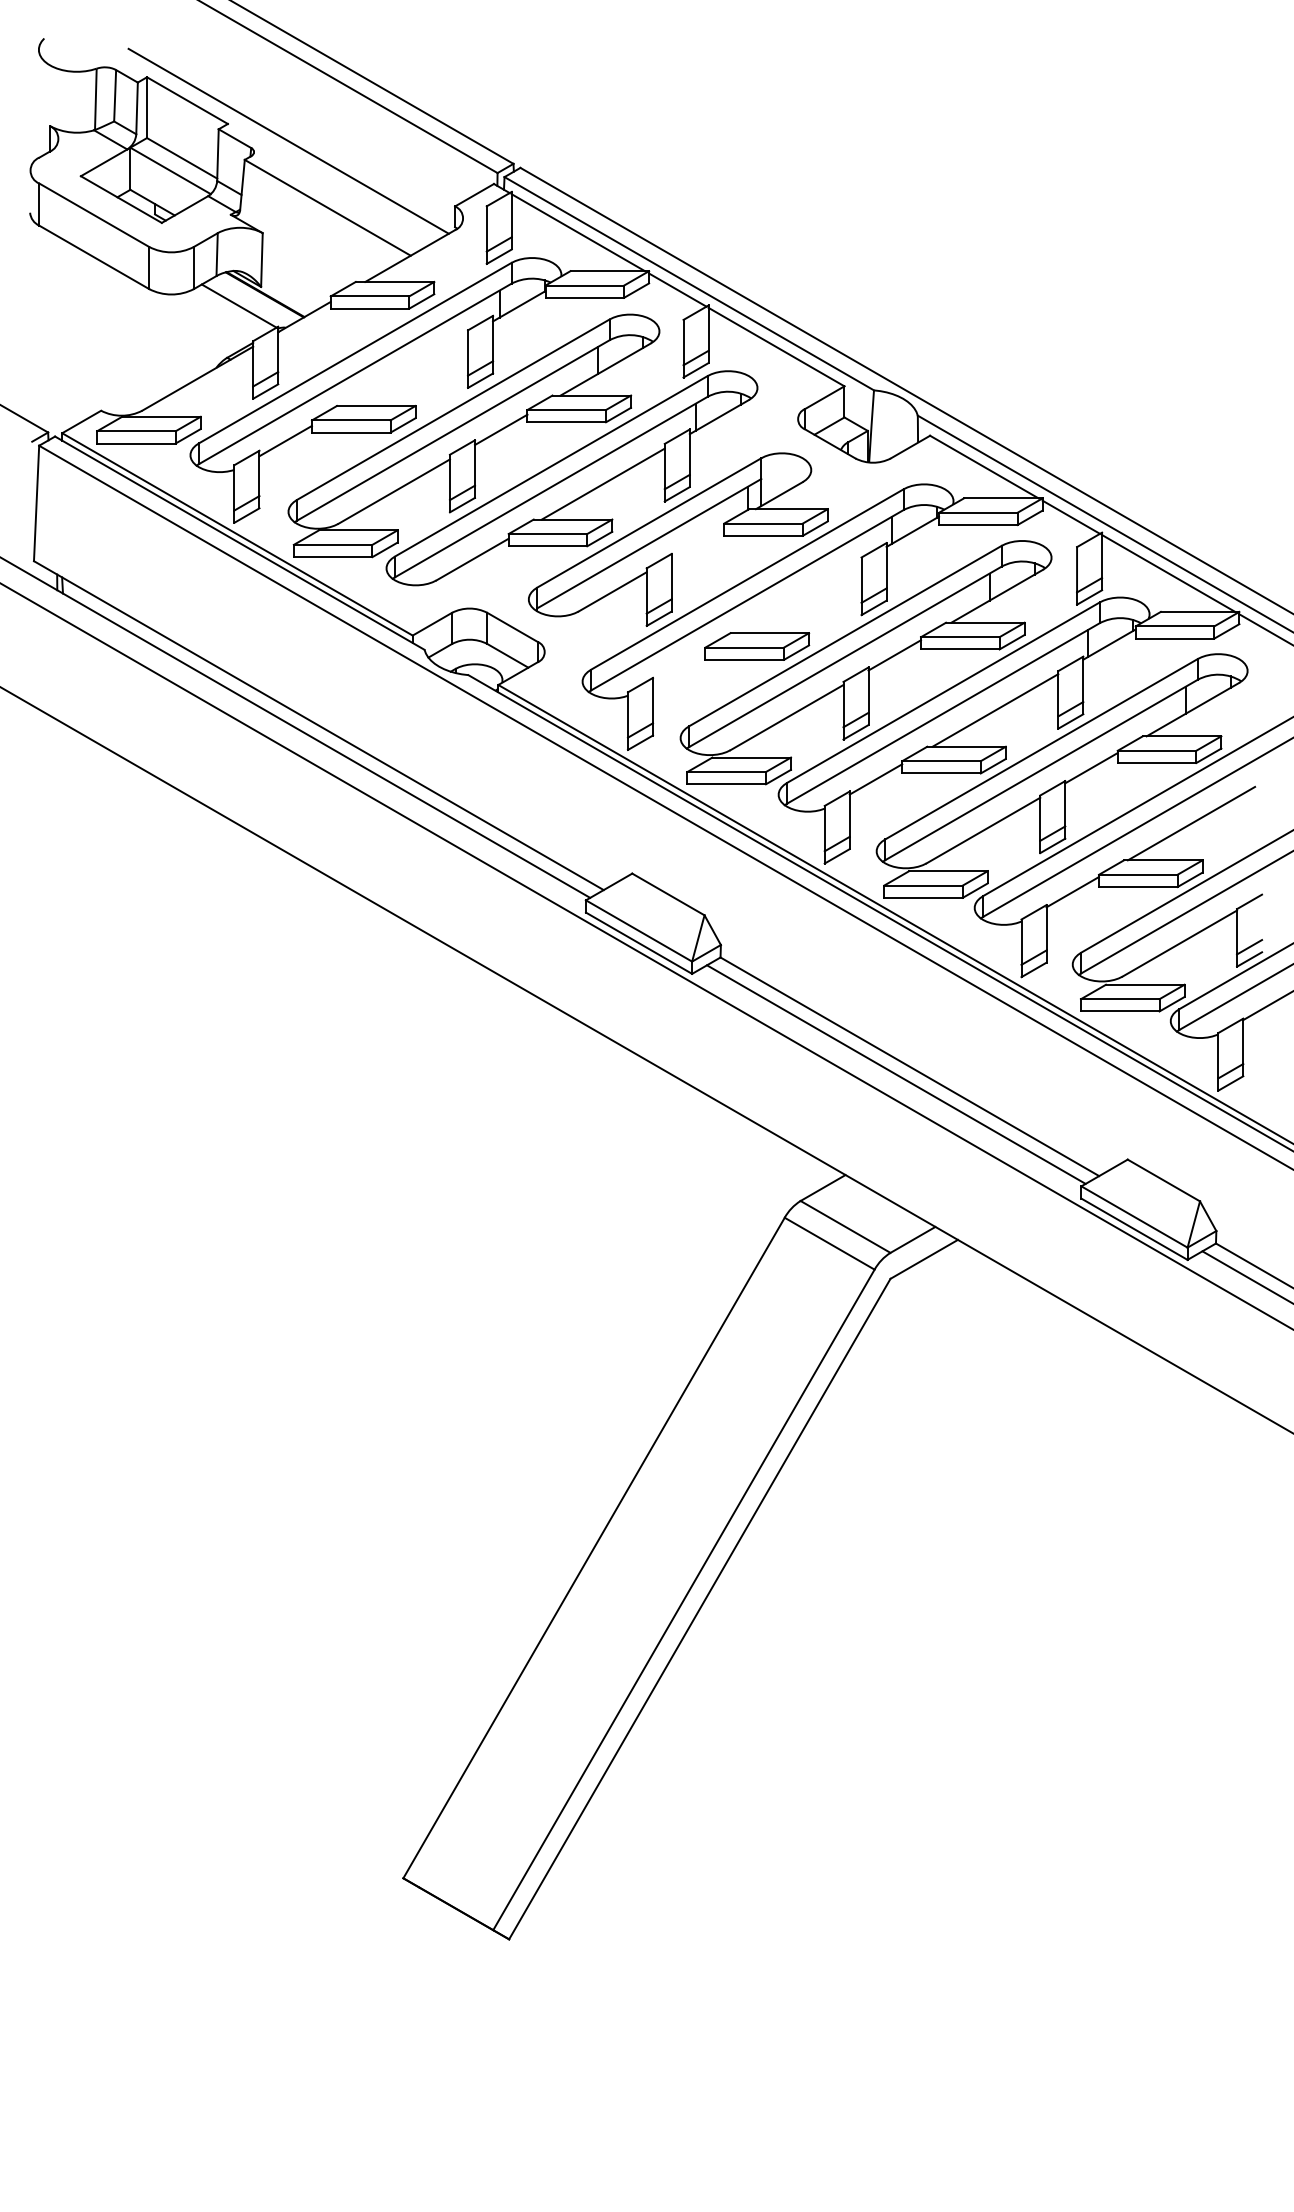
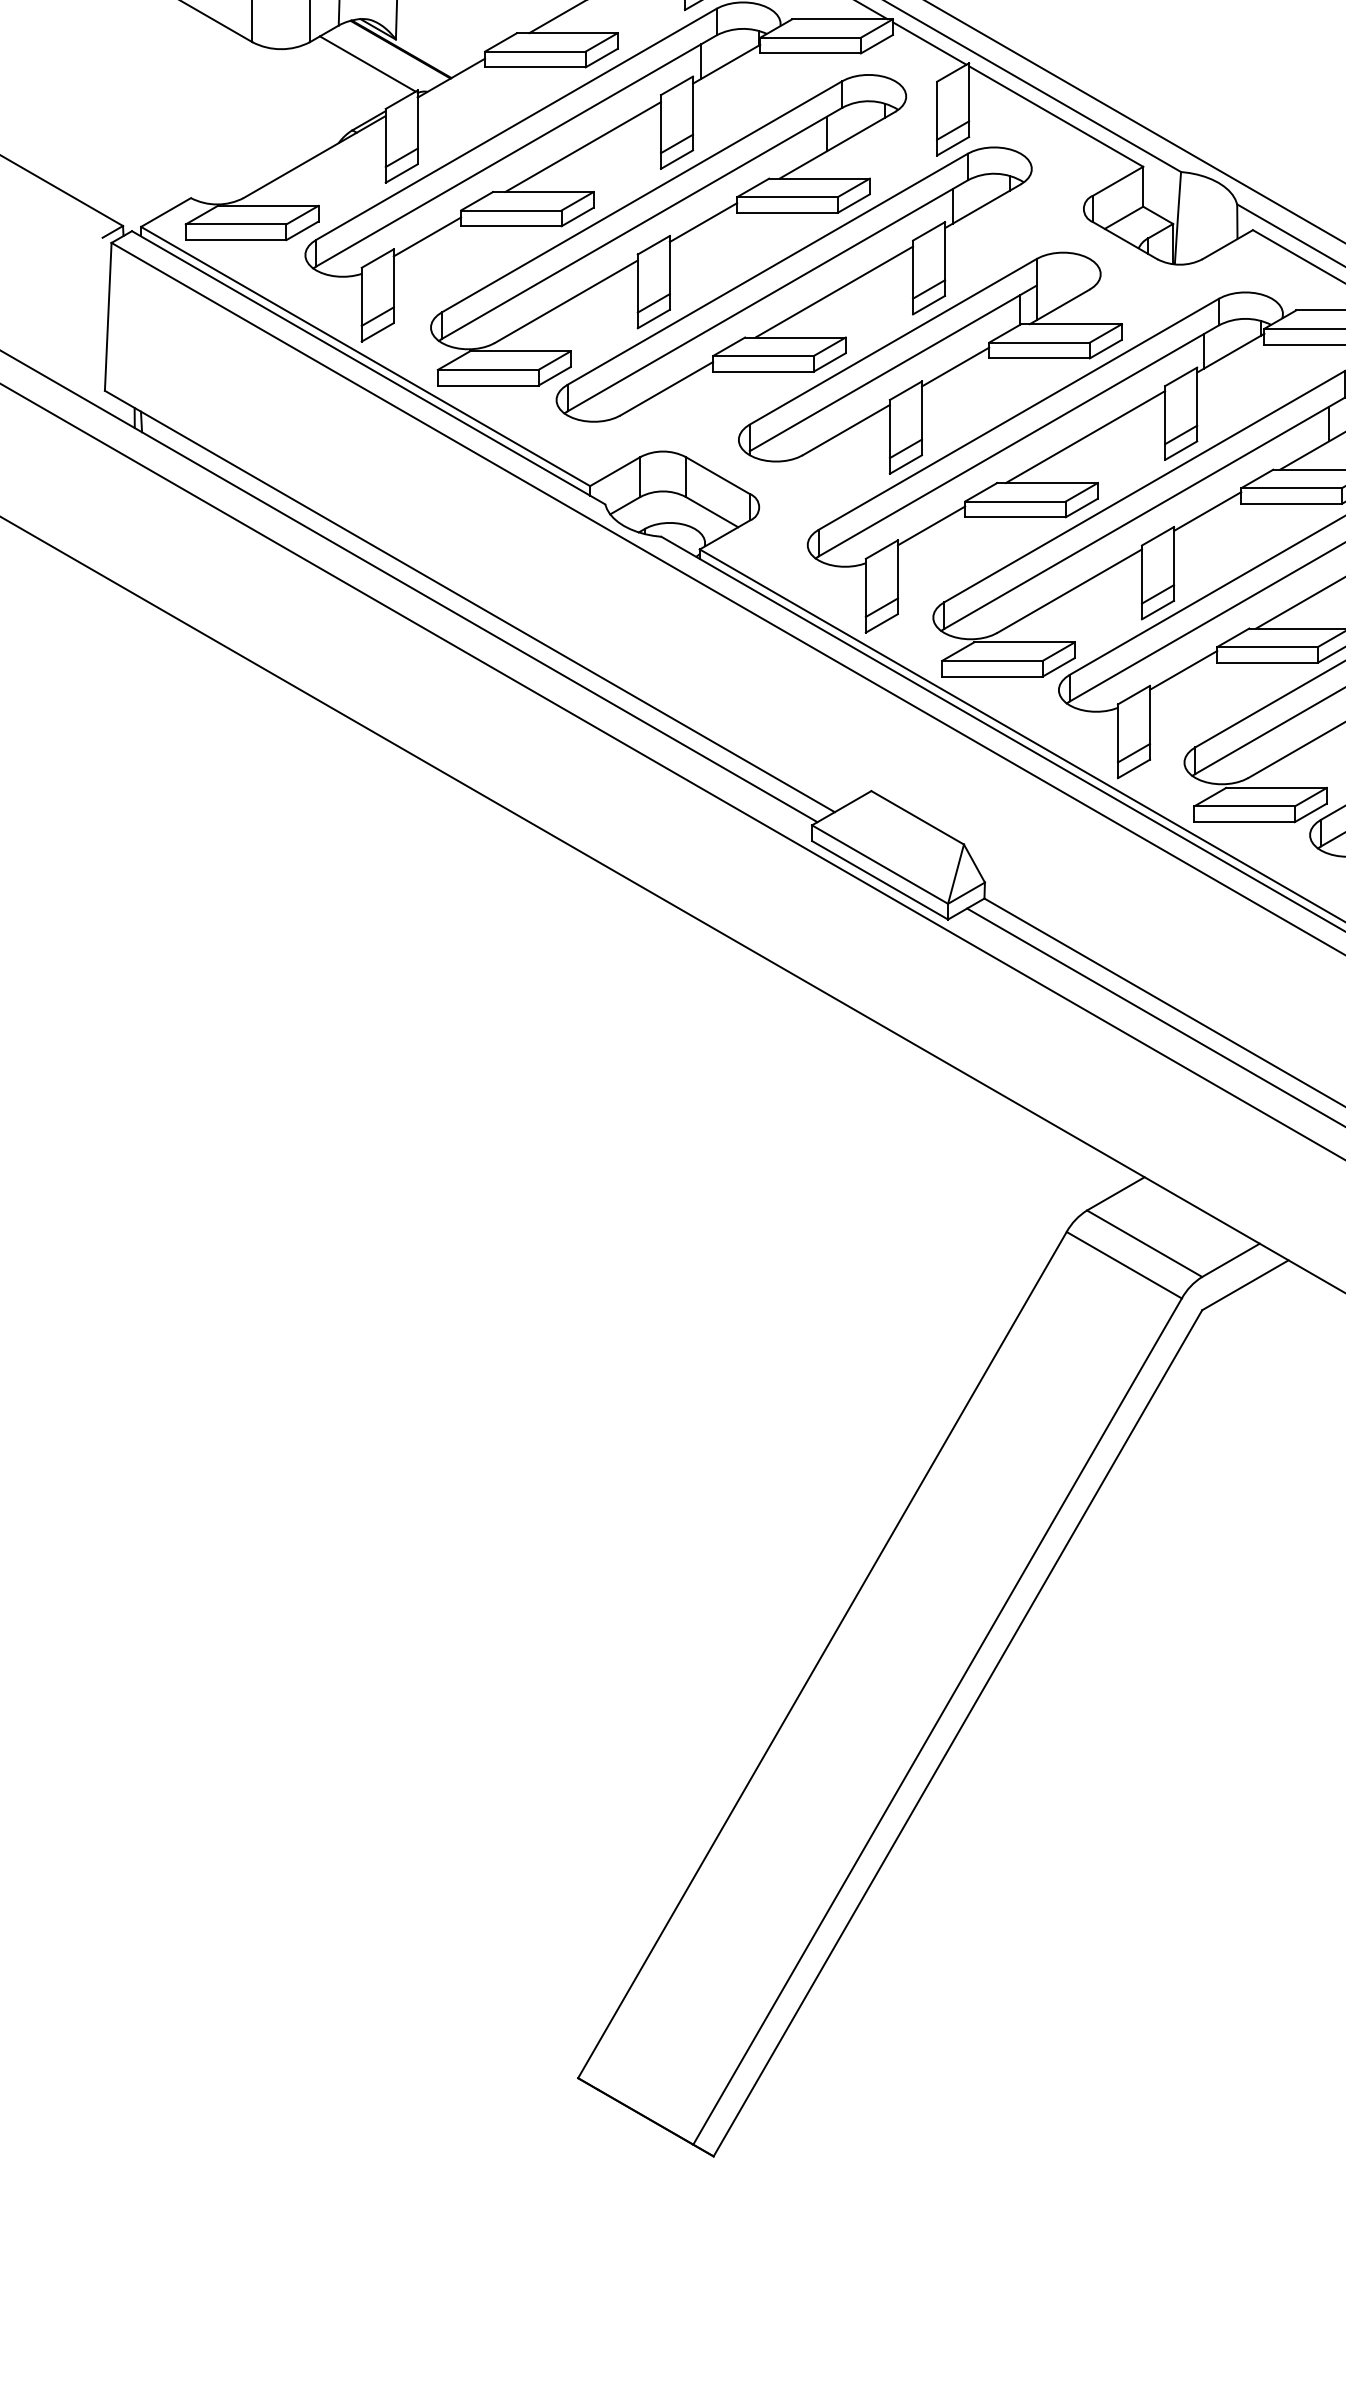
line: (407, 370) -> (583, 146), added
line: (697, 542) -> (954, 366), added
line: (799, 597) -> (1085, 437), added
line: (679, 666) -> (931, 525), added

